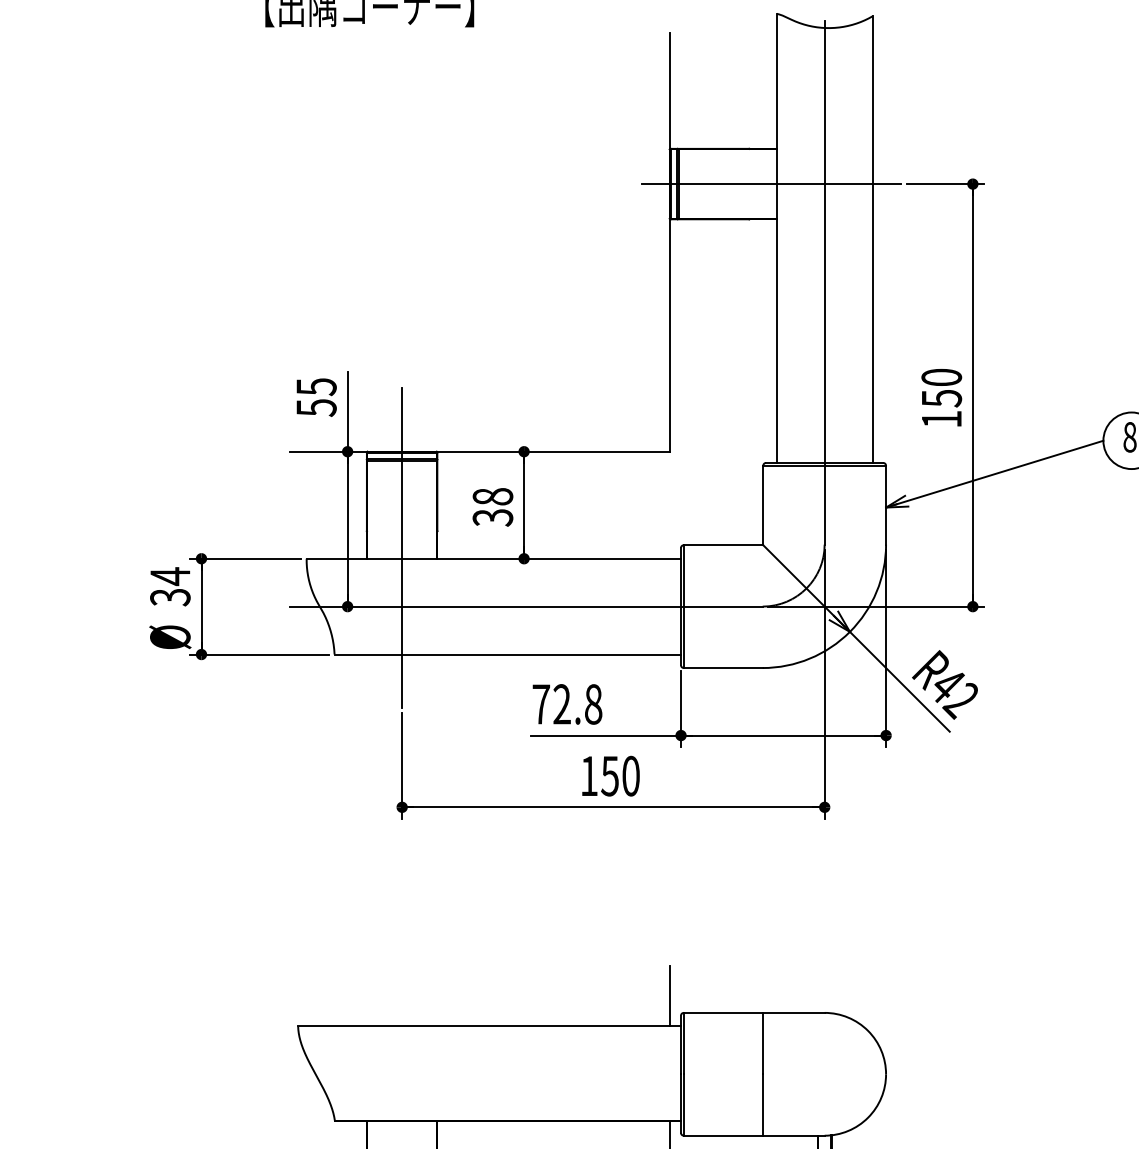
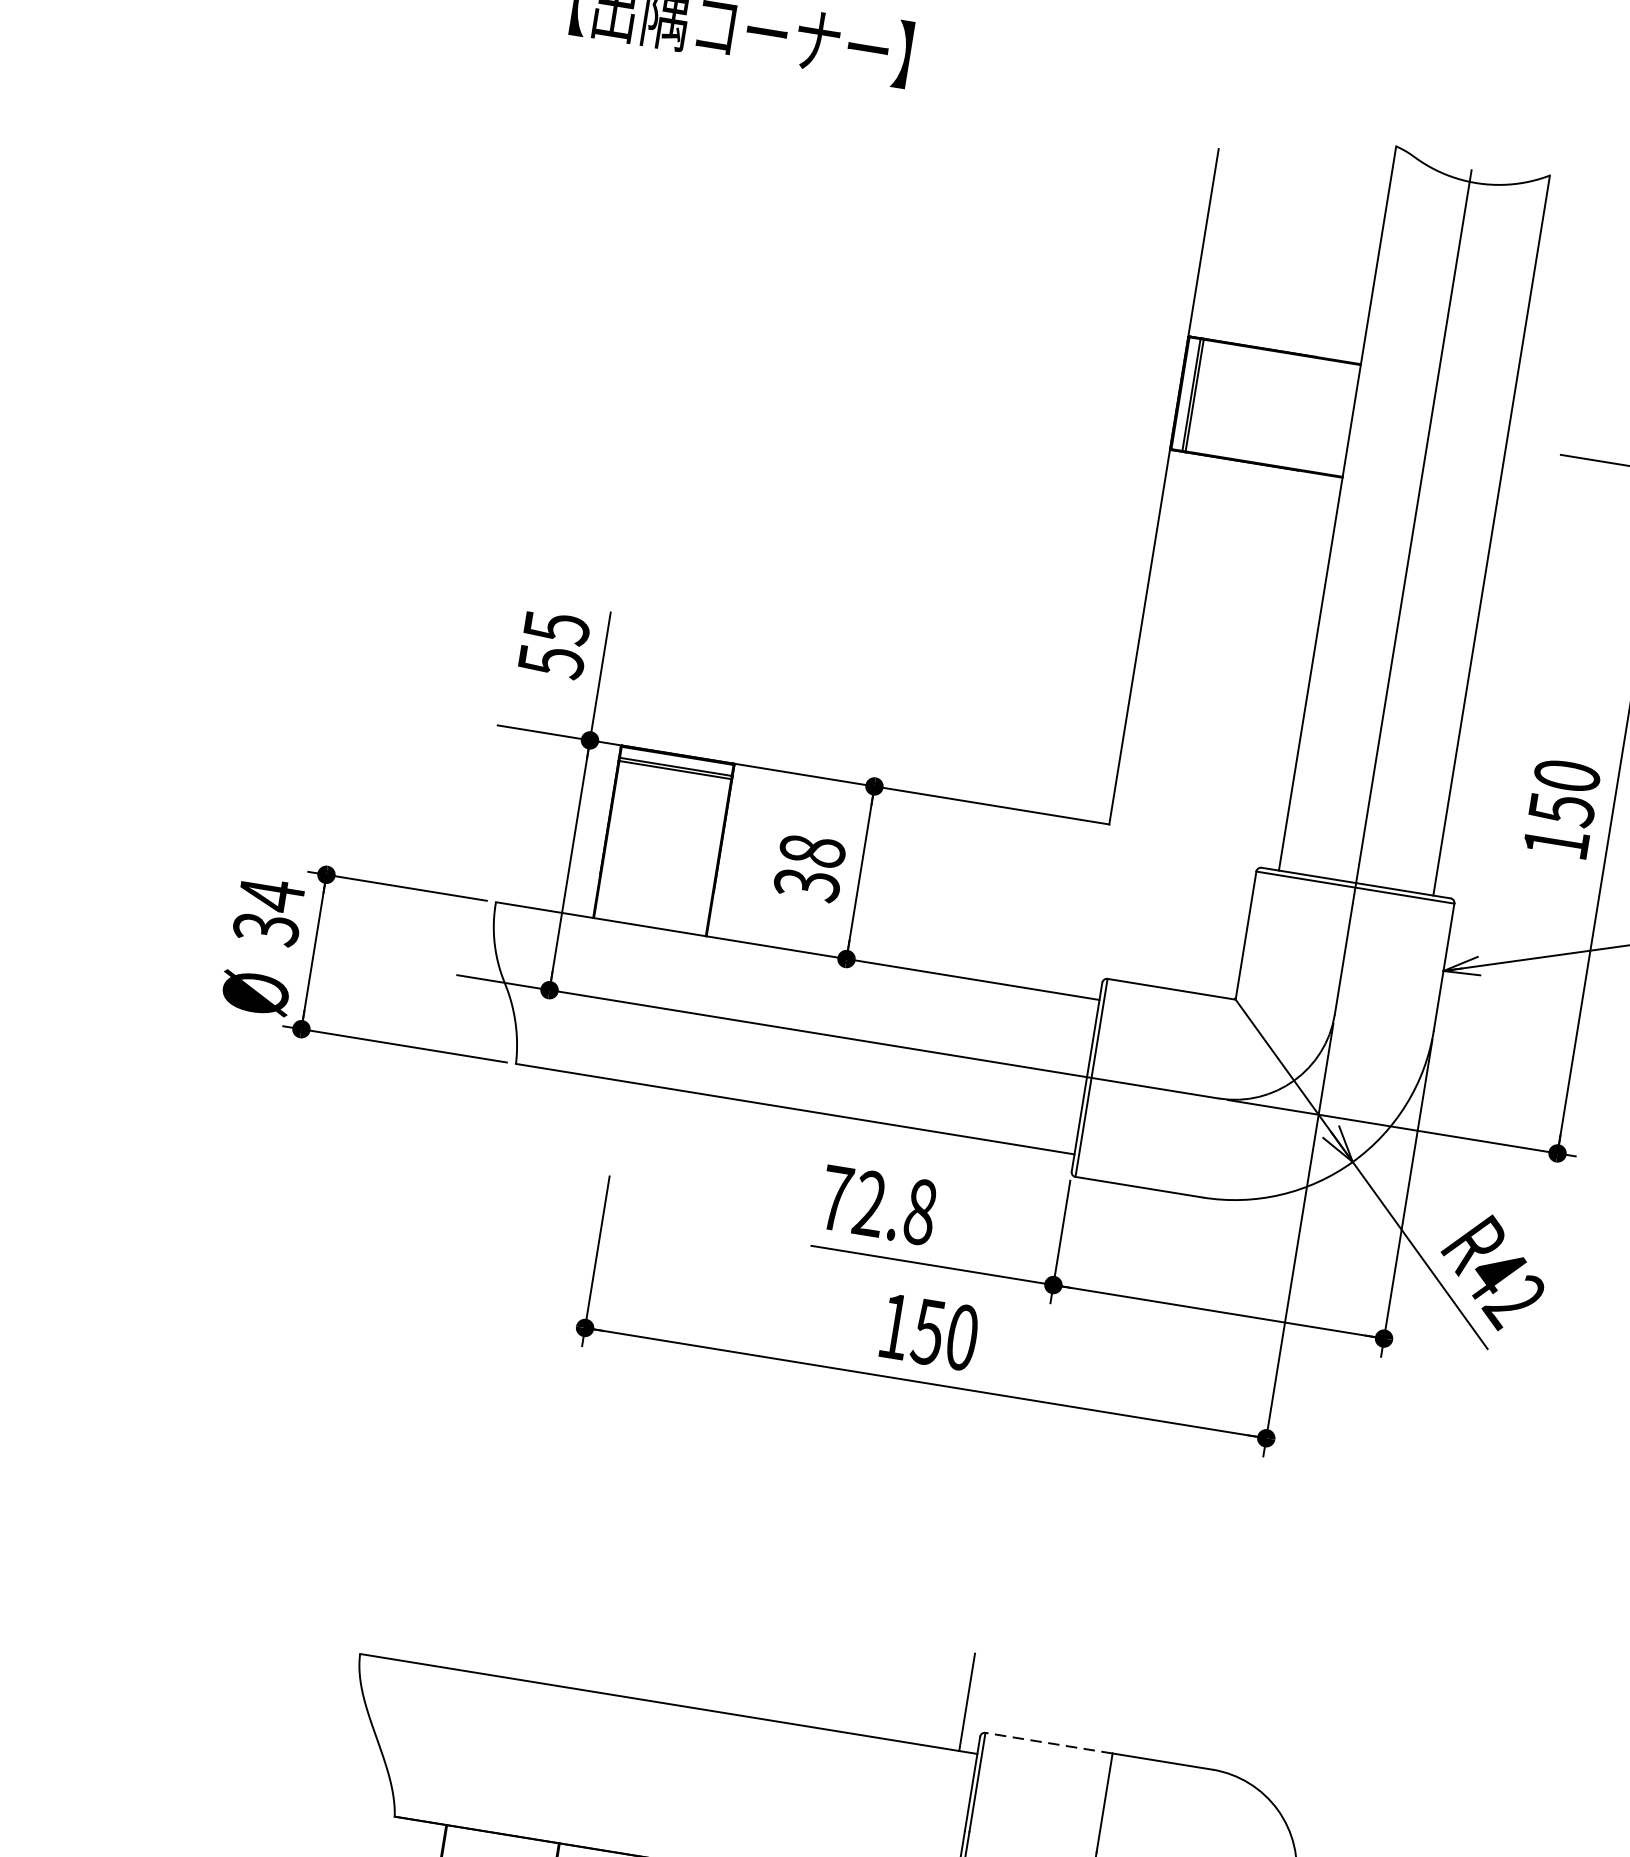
line: (771, 184) -> (1343, 420), removed
line: (402, 547) -> (653, 909), removed
line: (722, 1012) -> (1047, 1742), solid -> dashed

